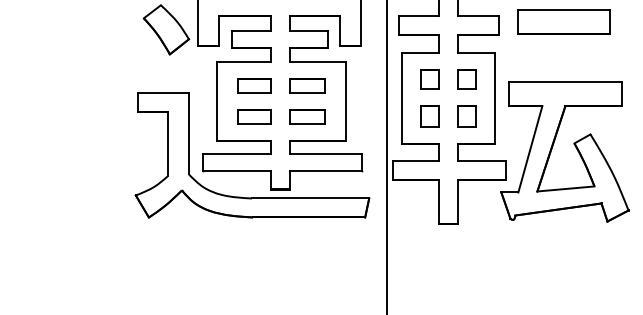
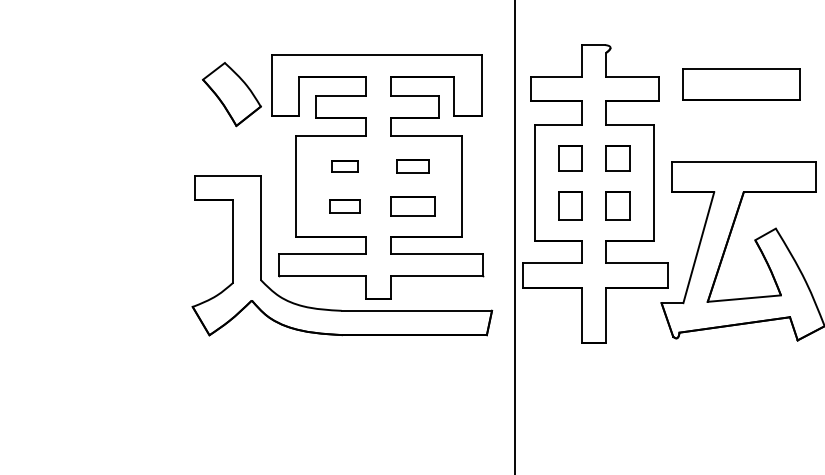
part: (254, 85) -> (344, 166), size x0.6
part: (307, 85) -> (412, 166), size x0.7
part: (254, 117) -> (344, 206), size x0.7

